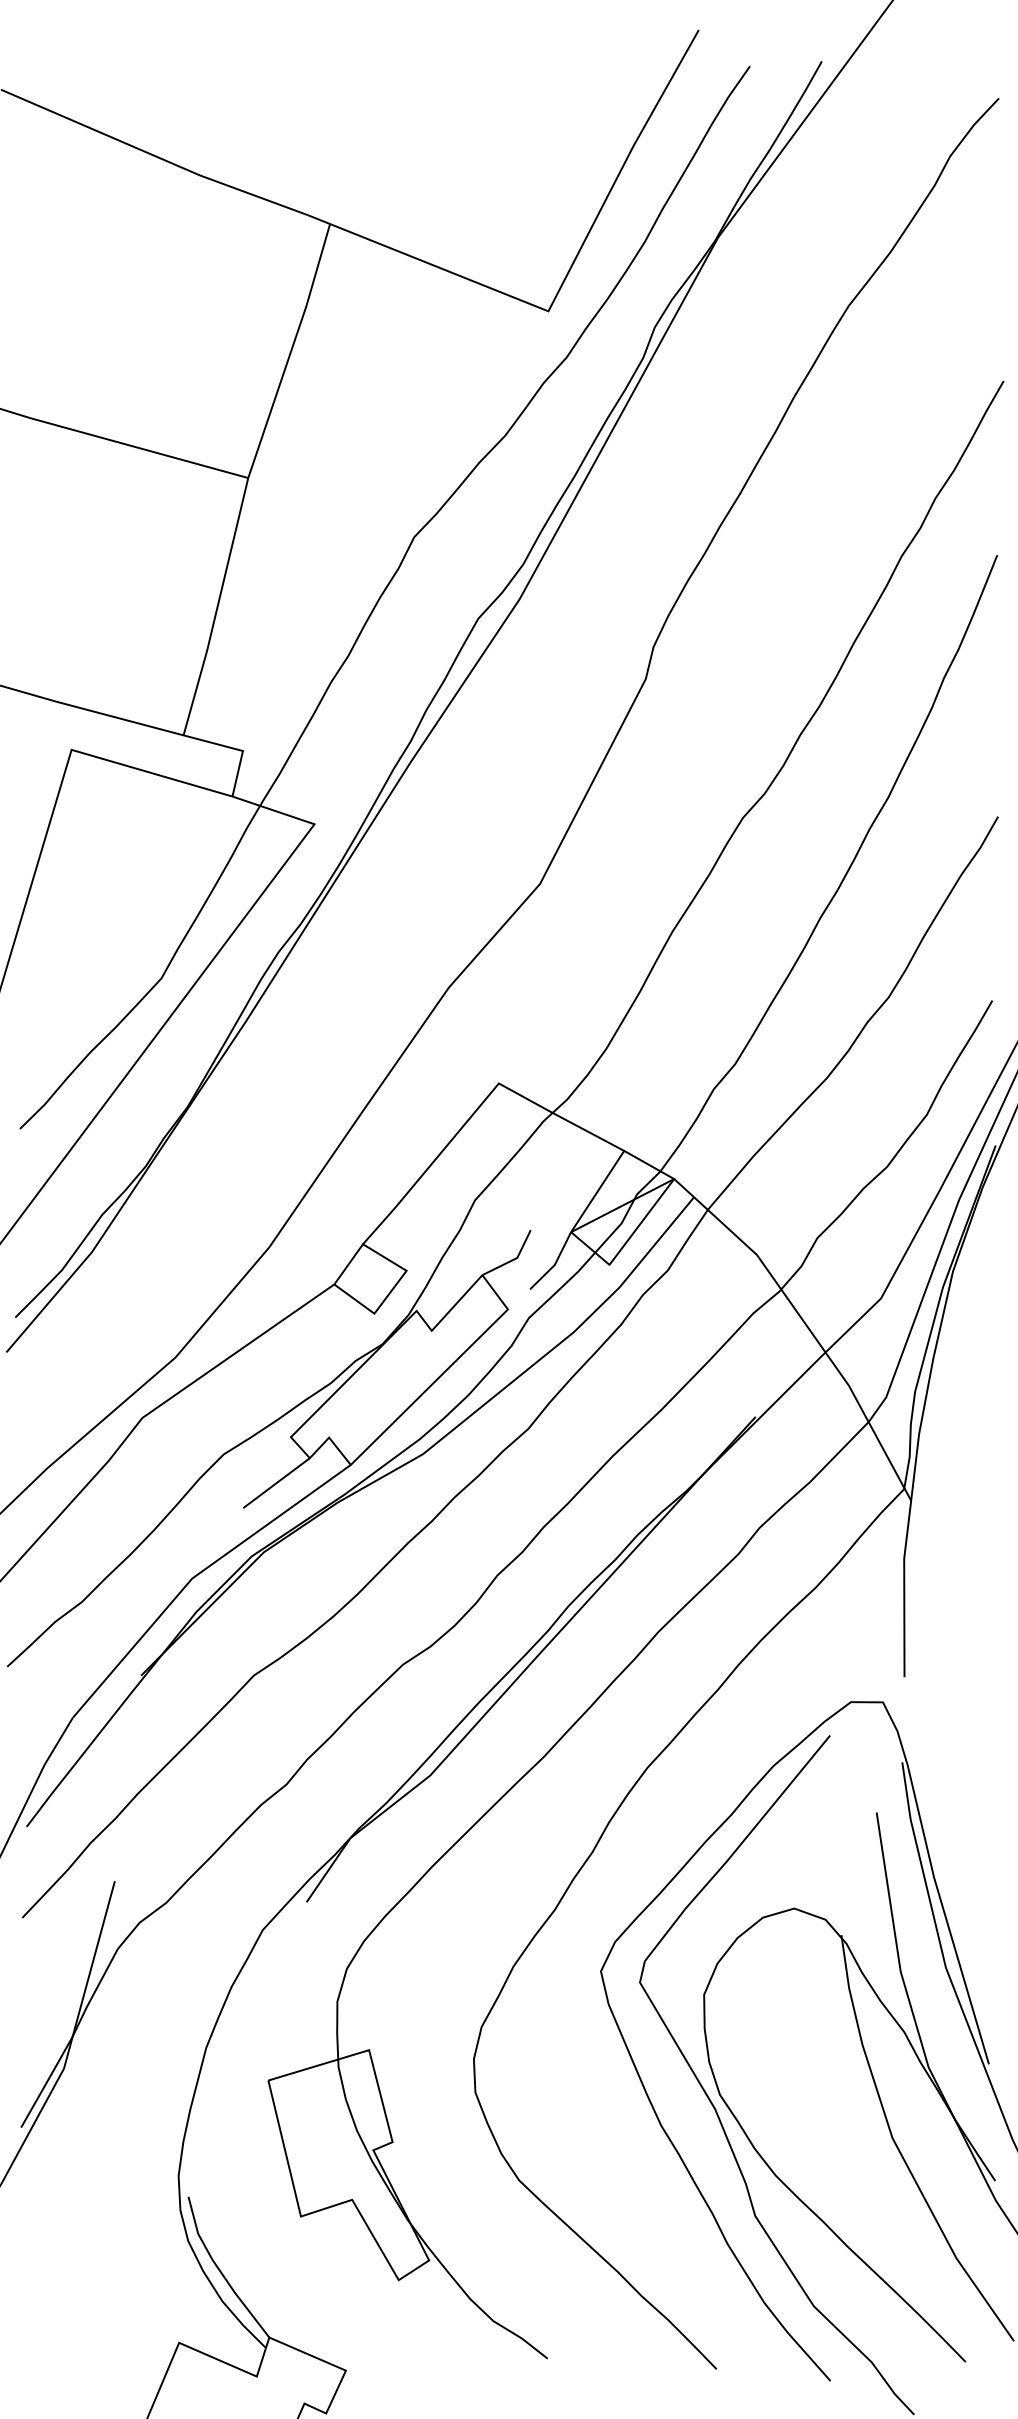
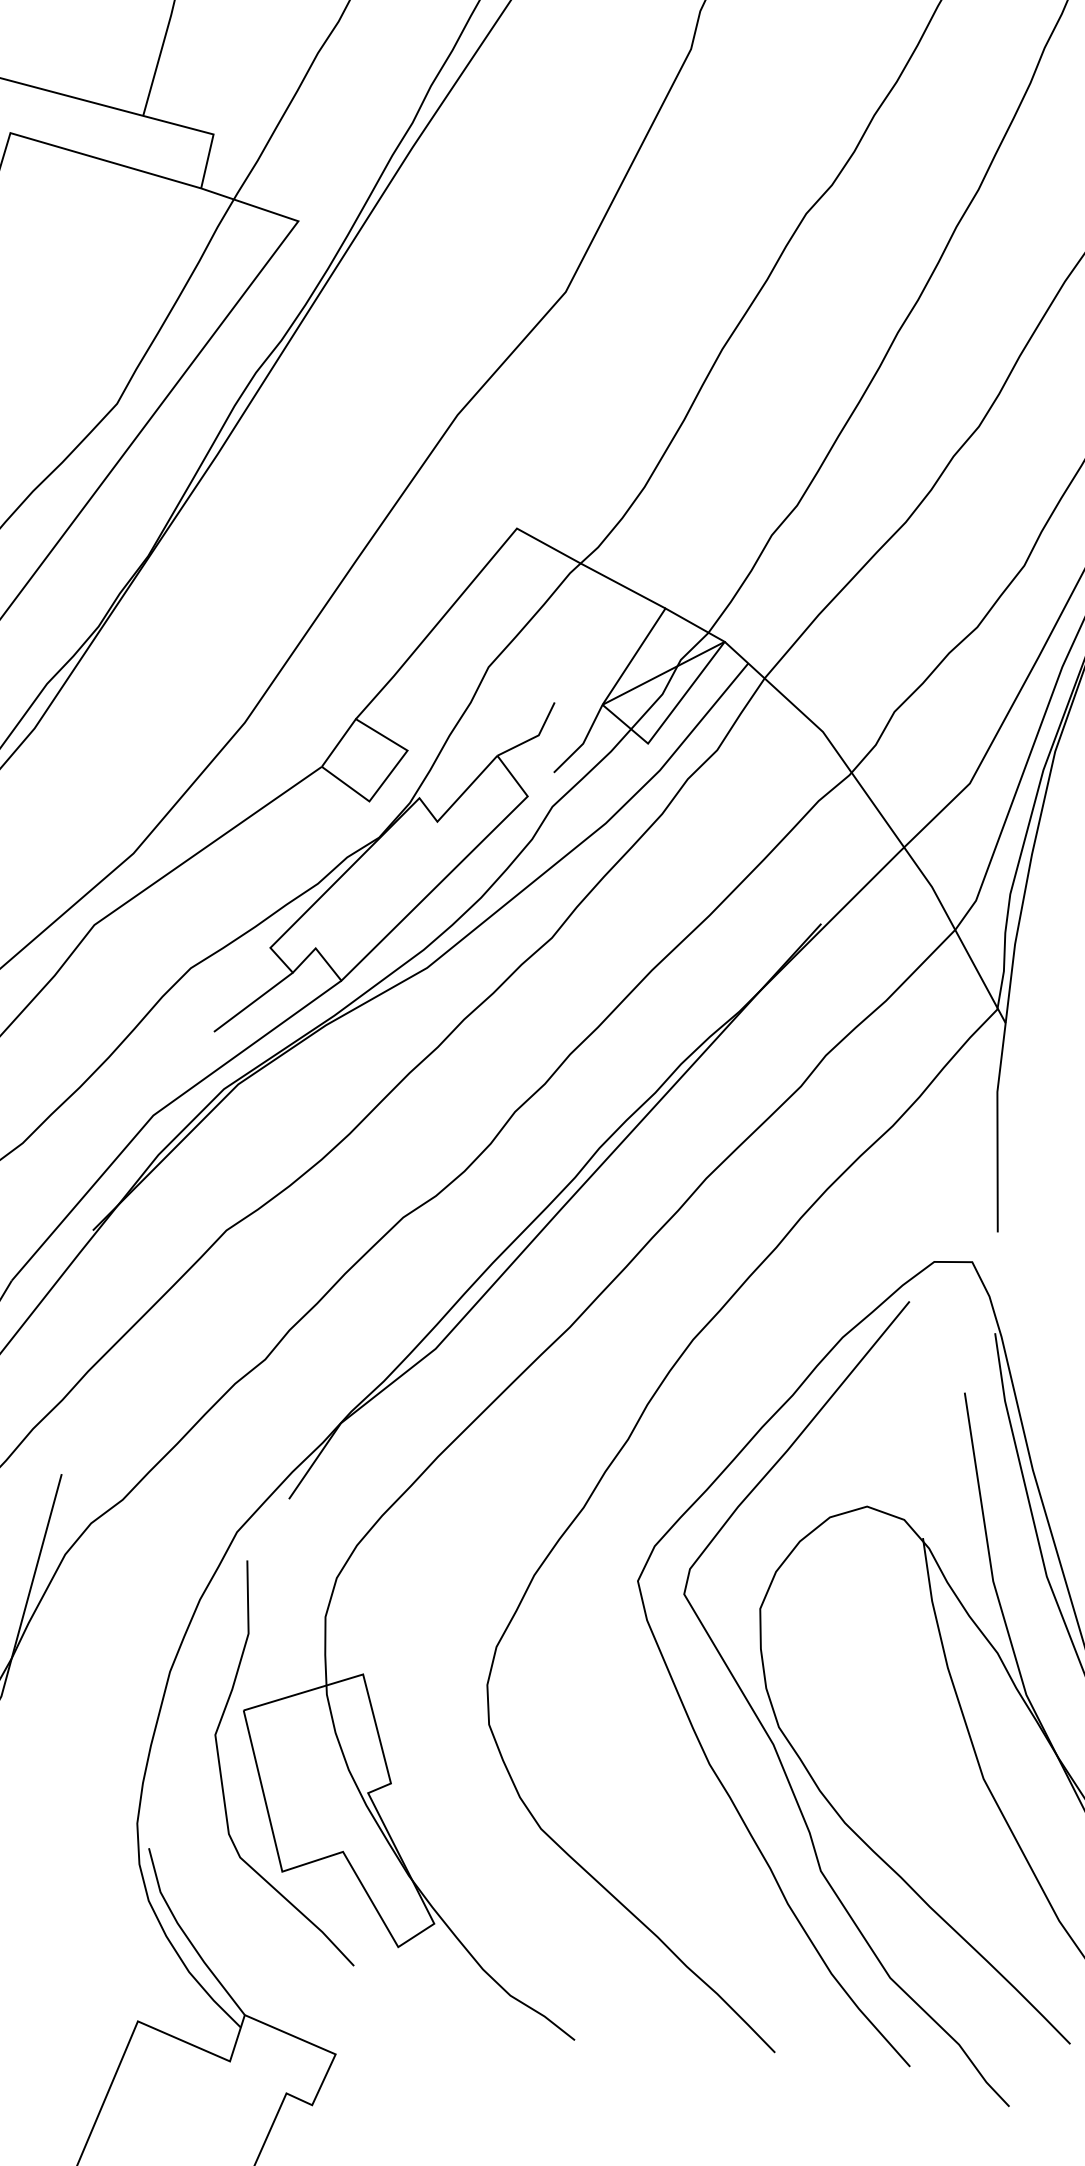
curve: (250, 2135) -> (222, 1775), added

